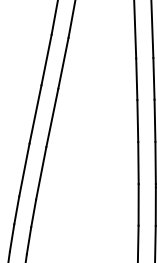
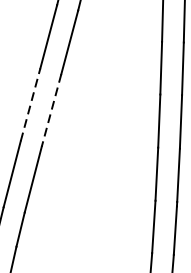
line: (35, 114) -> (30, 104), solid -> dashed
line: (52, 117) -> (51, 109), solid -> dashed

